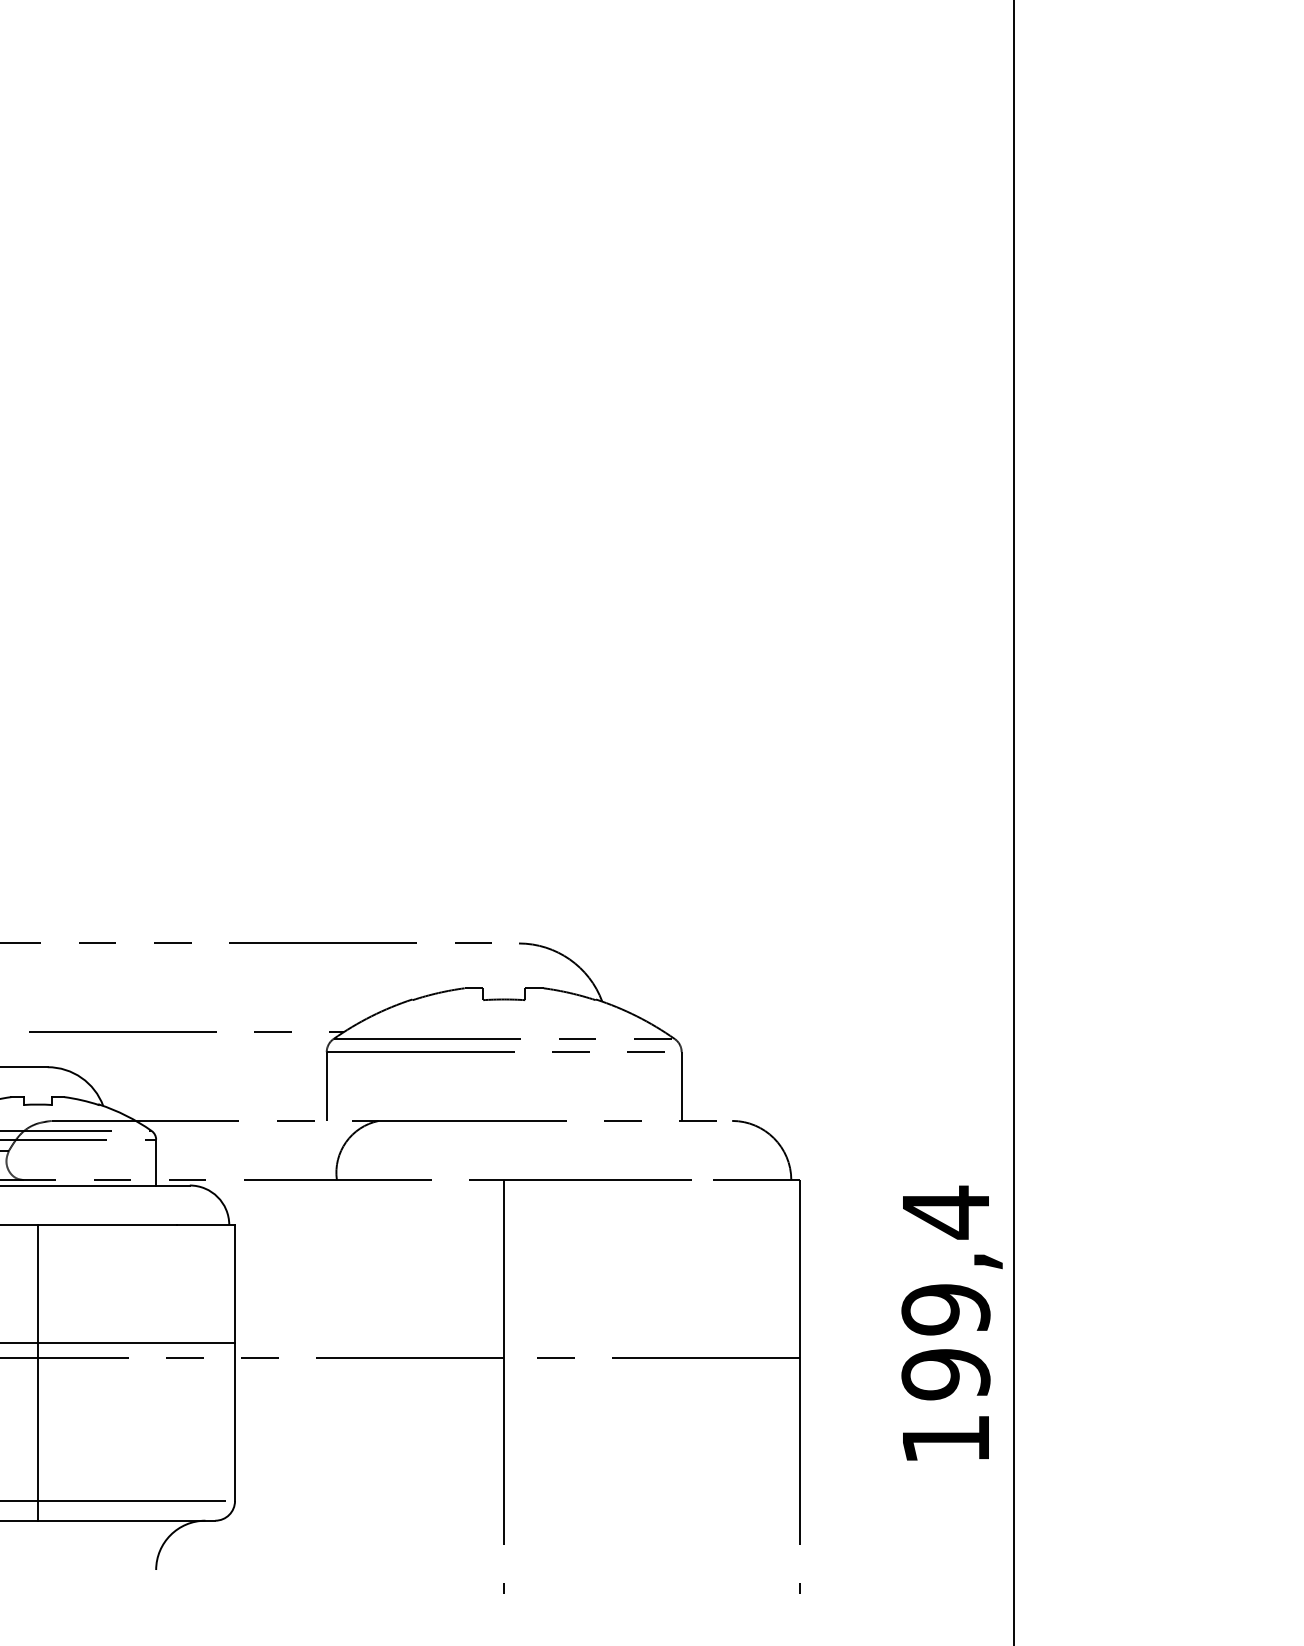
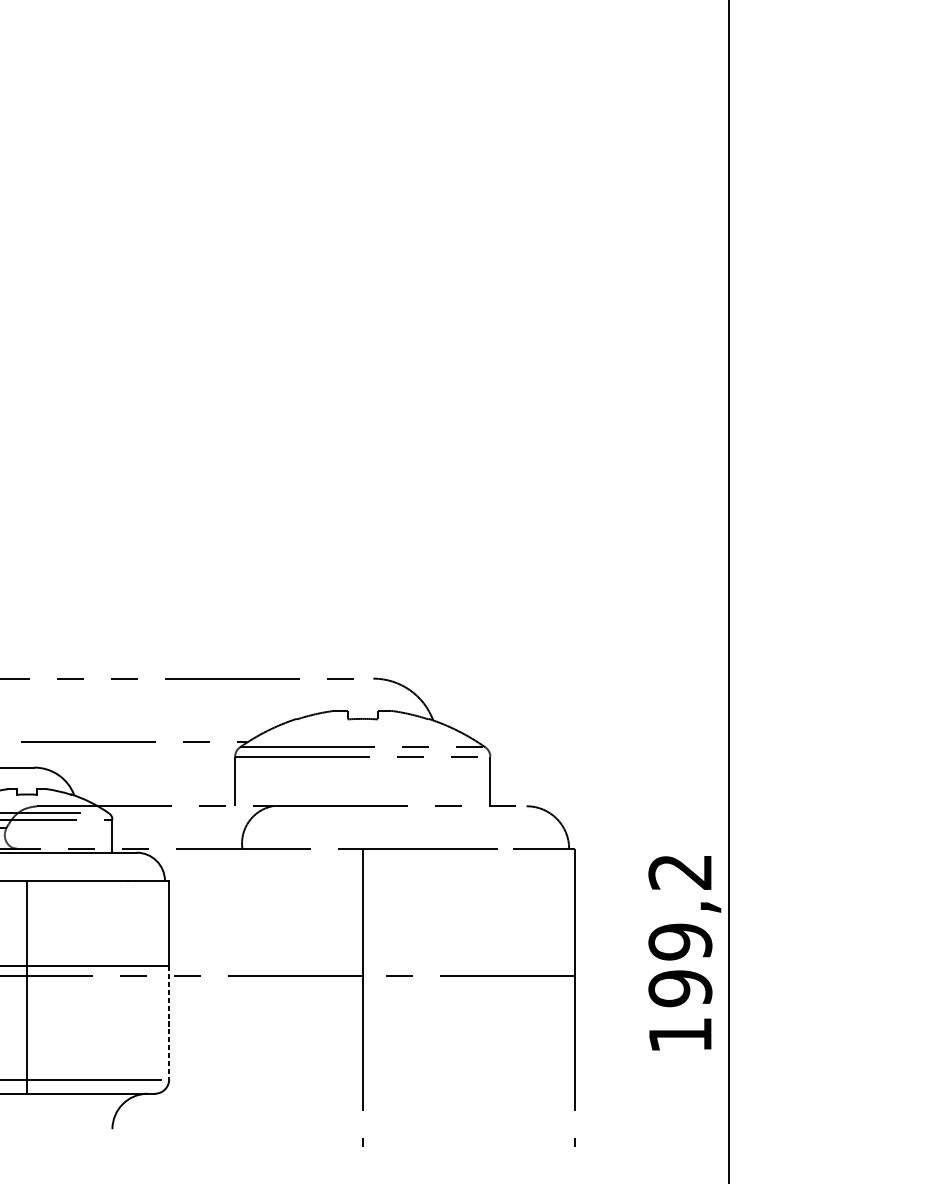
text: (944, 1212) -> (679, 872), 199,4 -> 199,2
line: (235, 1422) -> (169, 1023), solid -> dashed

